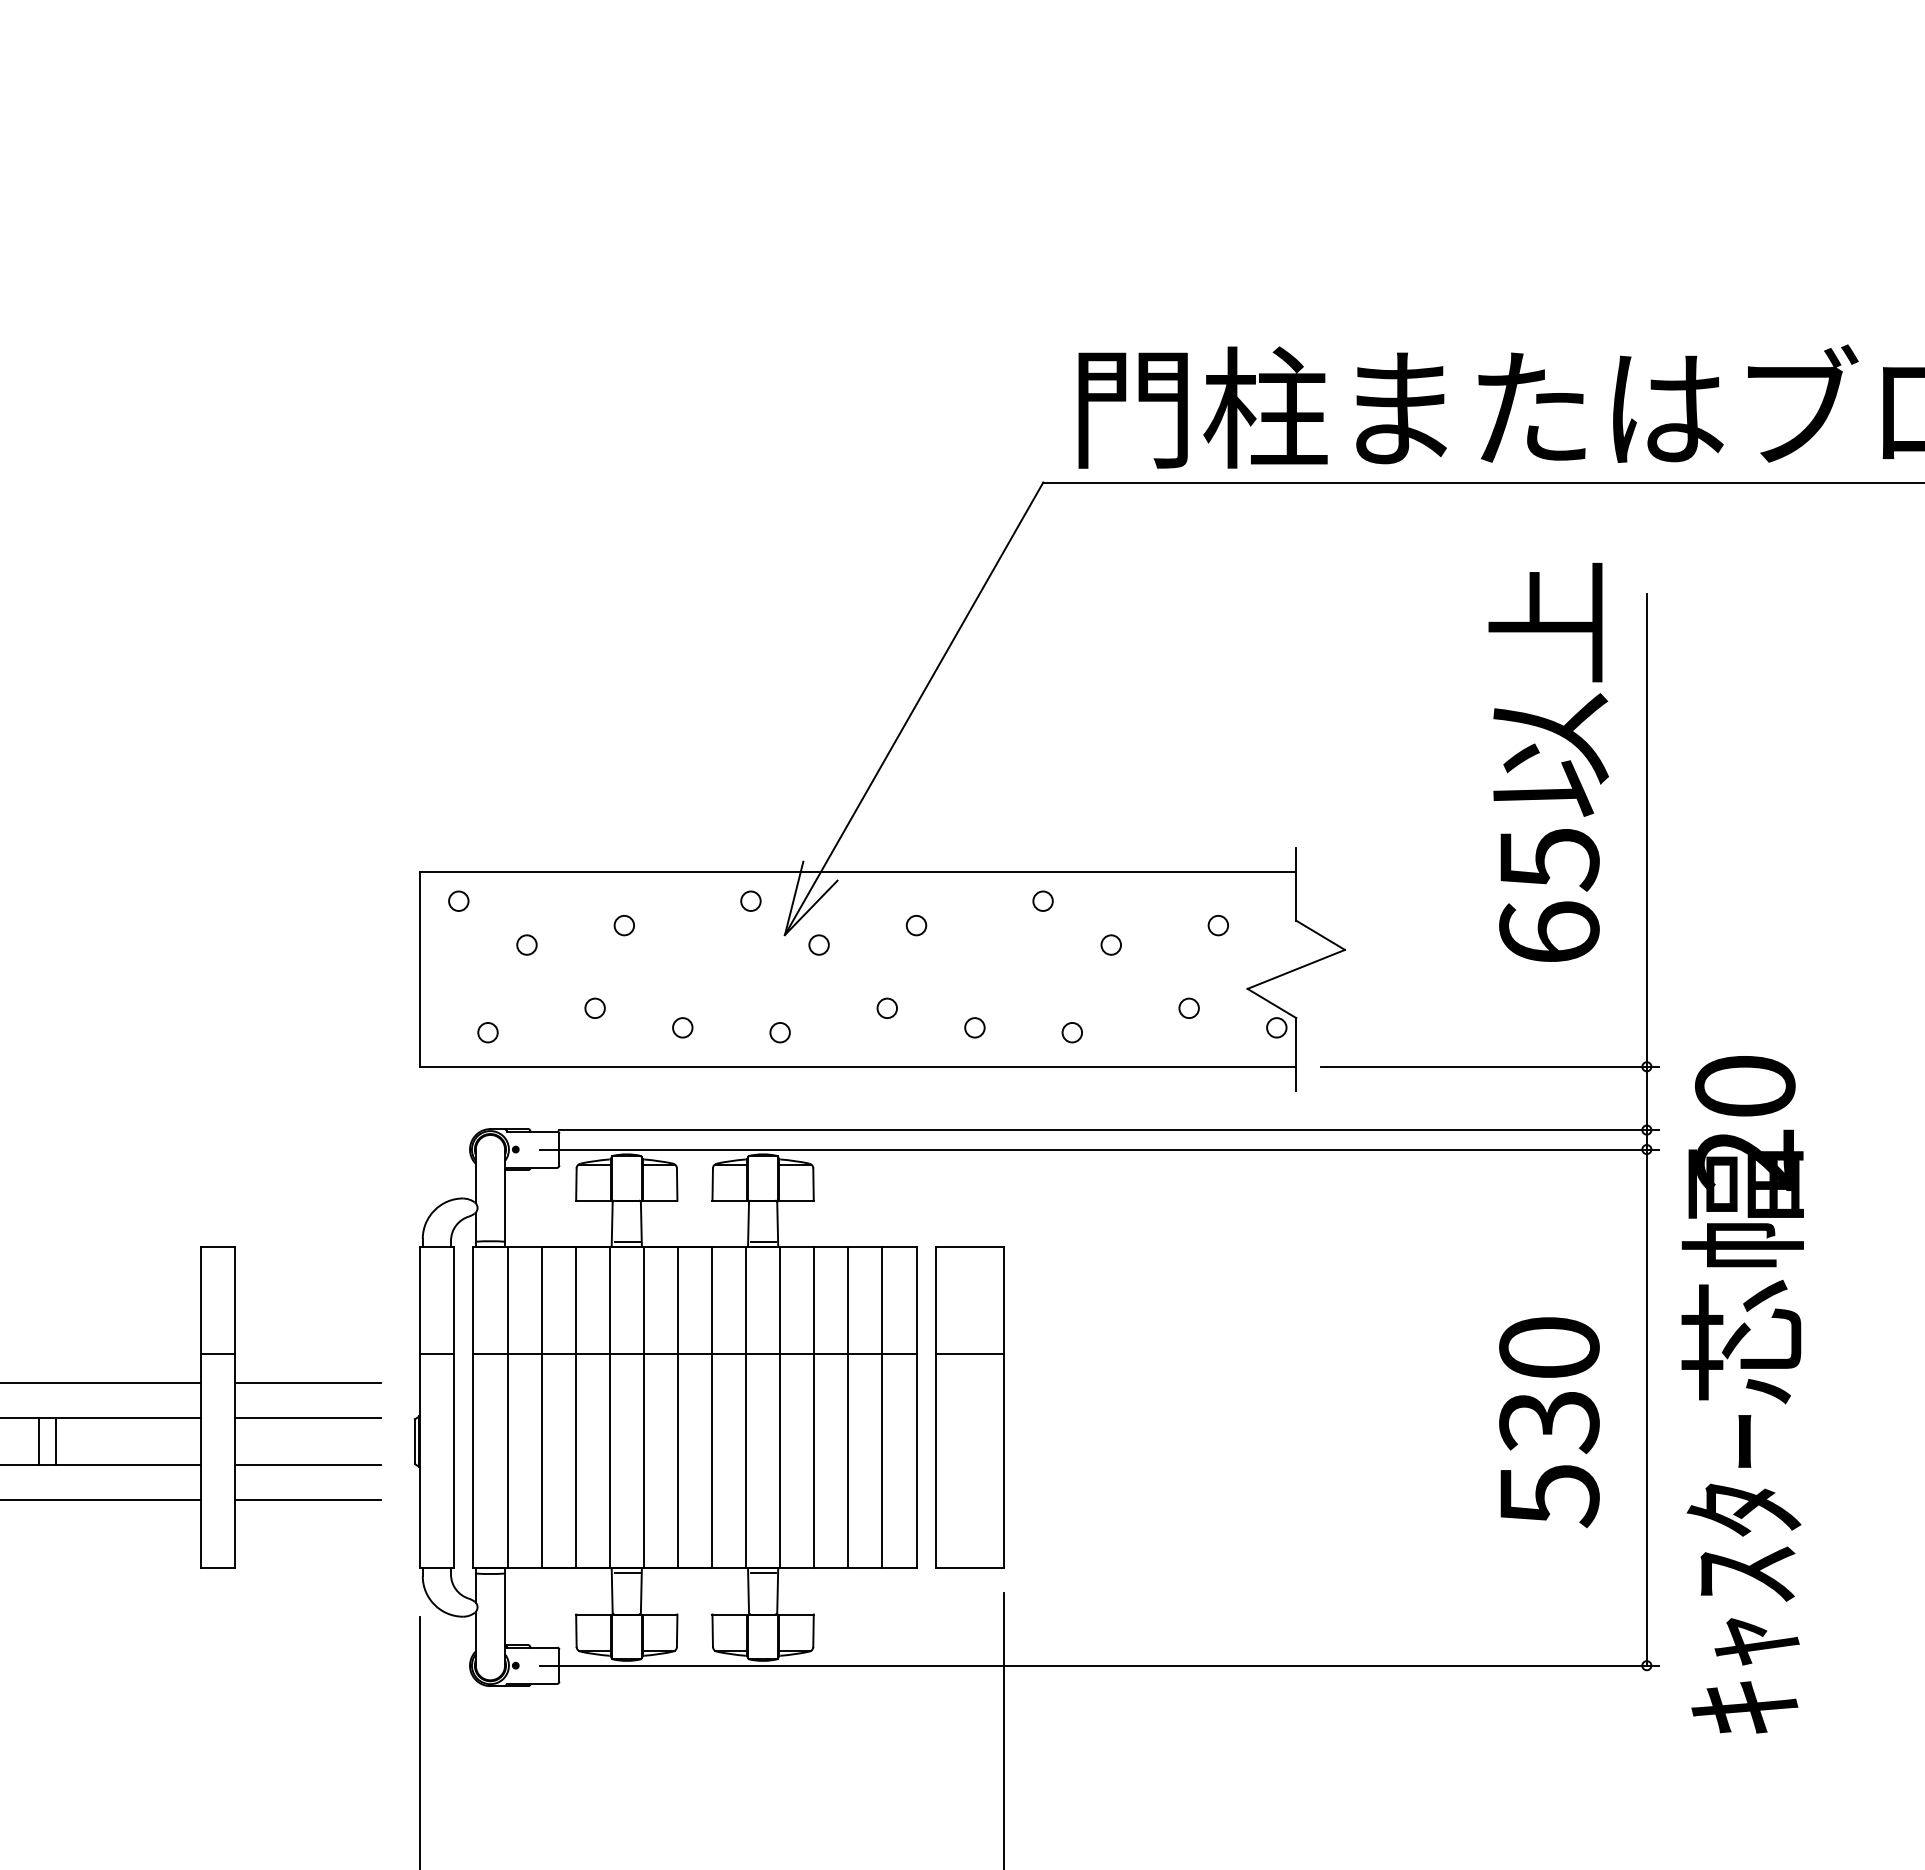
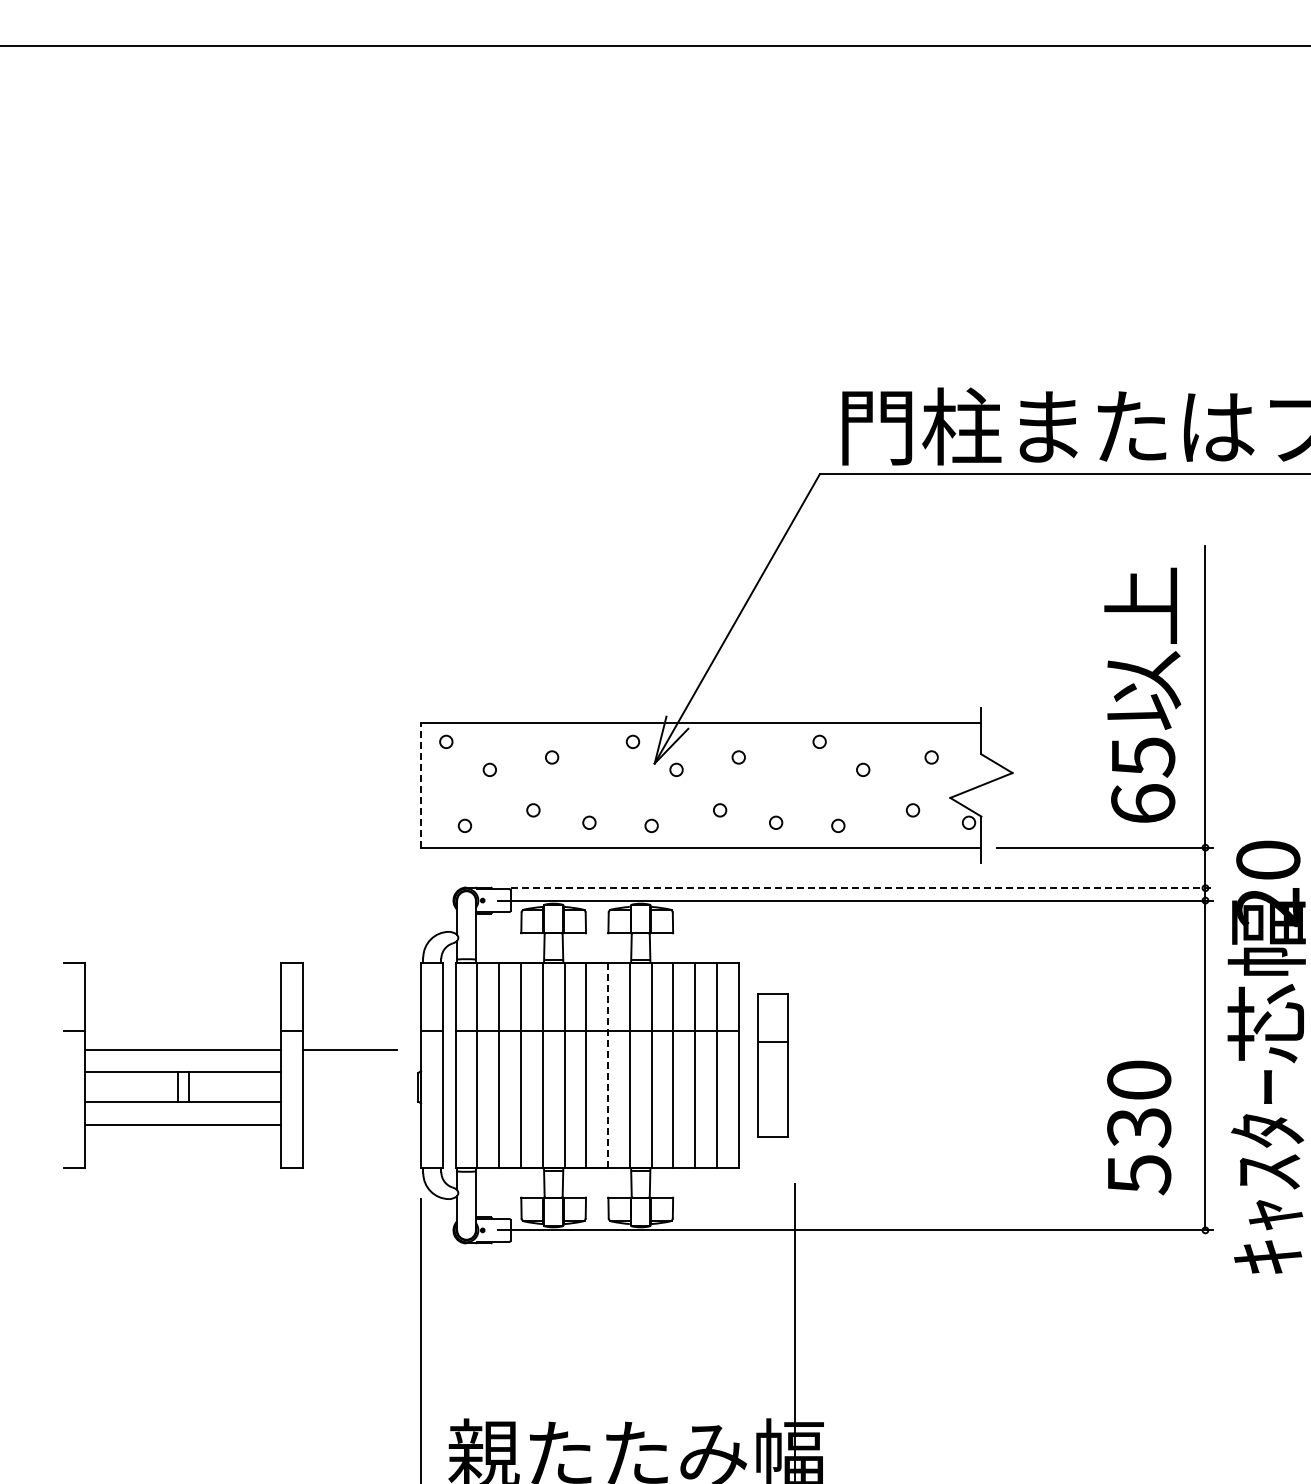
text: (1548, 761) -> (1142, 694), moved
line: (419, 967) -> (421, 784), solid -> dashed
line: (1110, 1130) -> (862, 888), solid -> dashed
line: (712, 1407) -> (608, 1065), solid -> dashed
part: (969, 1407) -> (772, 1065), size x0.7
line: (307, 1418) -> (349, 1072), removed
text: (1549, 1421) -> (1139, 1127), moved
line: (307, 1465) -> (349, 1102), removed
line: (307, 1499) -> (349, 1124), removed

